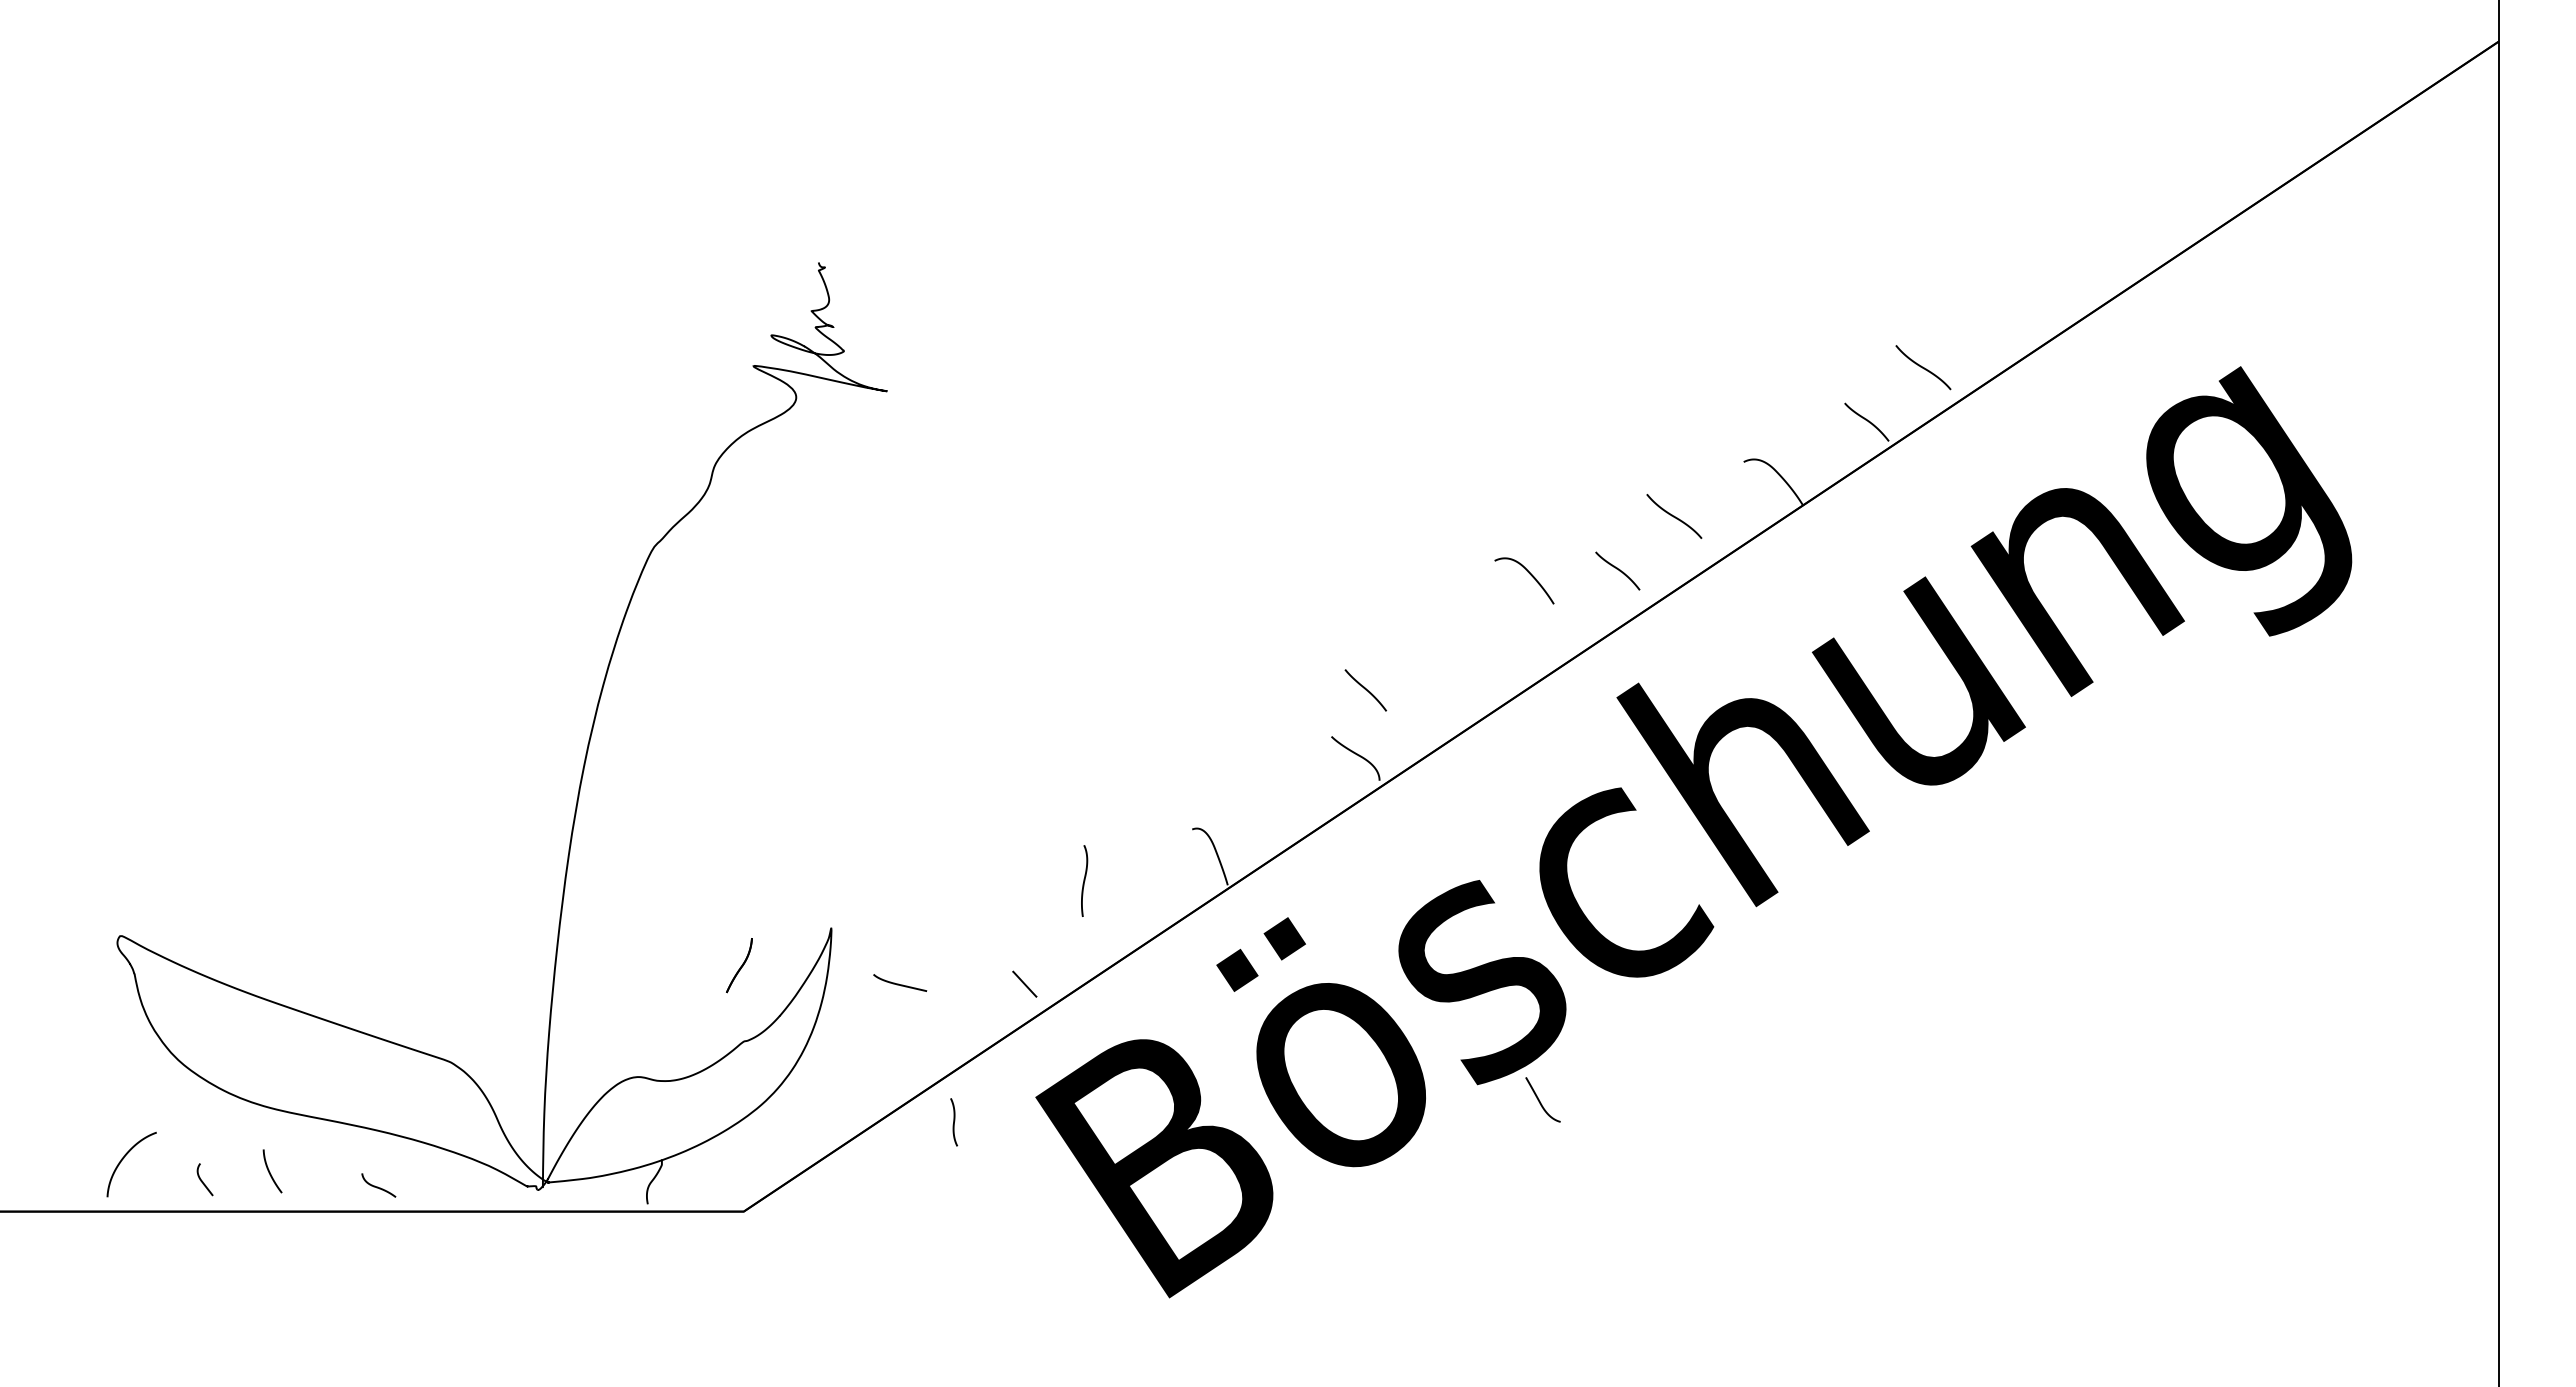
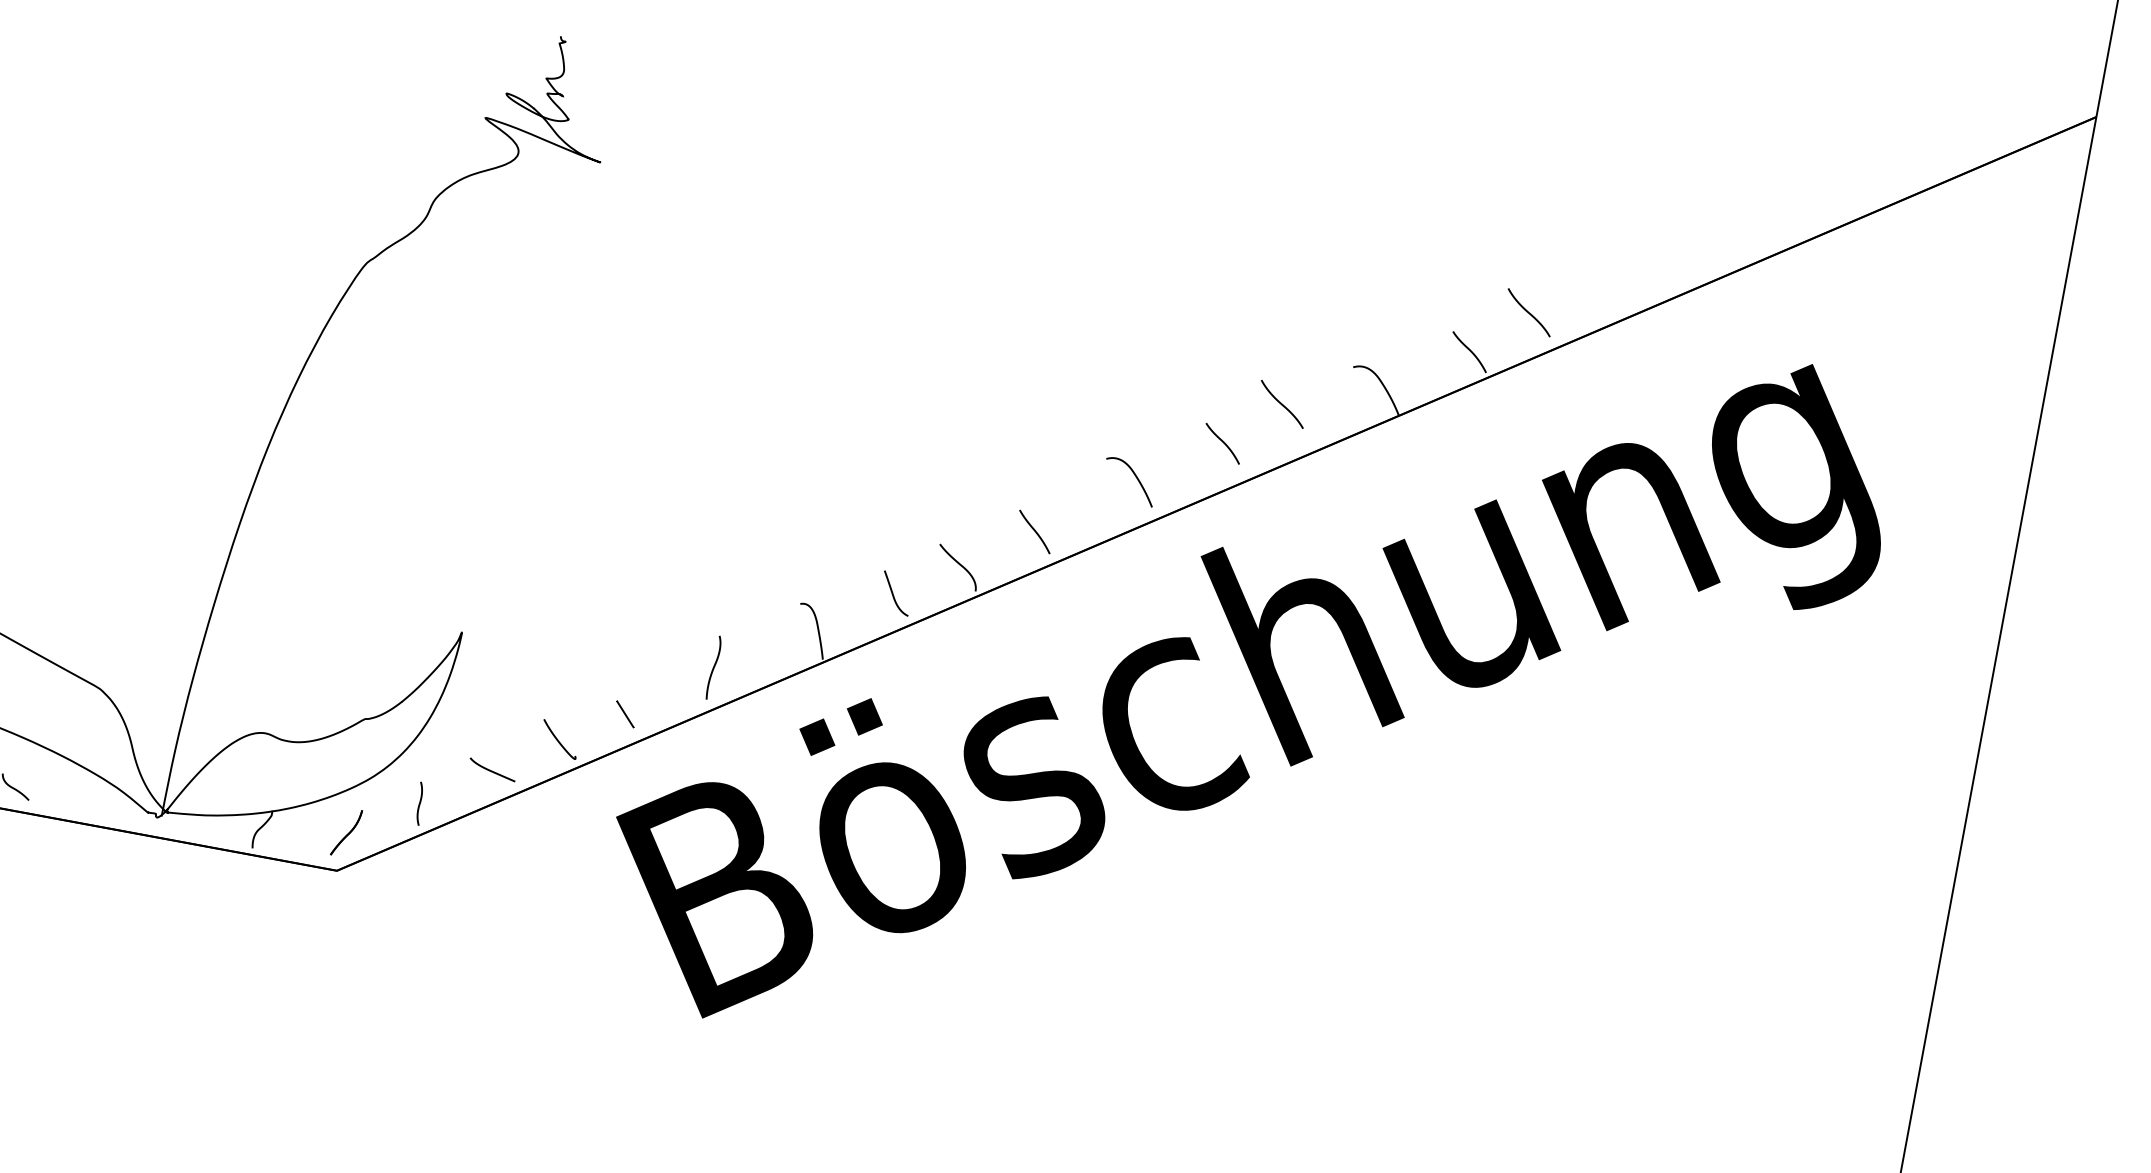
curve: (1529, 574) -> (1135, 476), moved
curve: (1365, 690) -> (1034, 532), moved
curve: (1084, 880) -> (714, 667), moved
part: (739, 965) -> (346, 832), moved
curve: (900, 984) -> (492, 771), moved
curve: (957, 1025) -> (558, 740), added
curve: (1540, 1101) -> (893, 594), moved
curve: (953, 1122) -> (419, 803), moved

